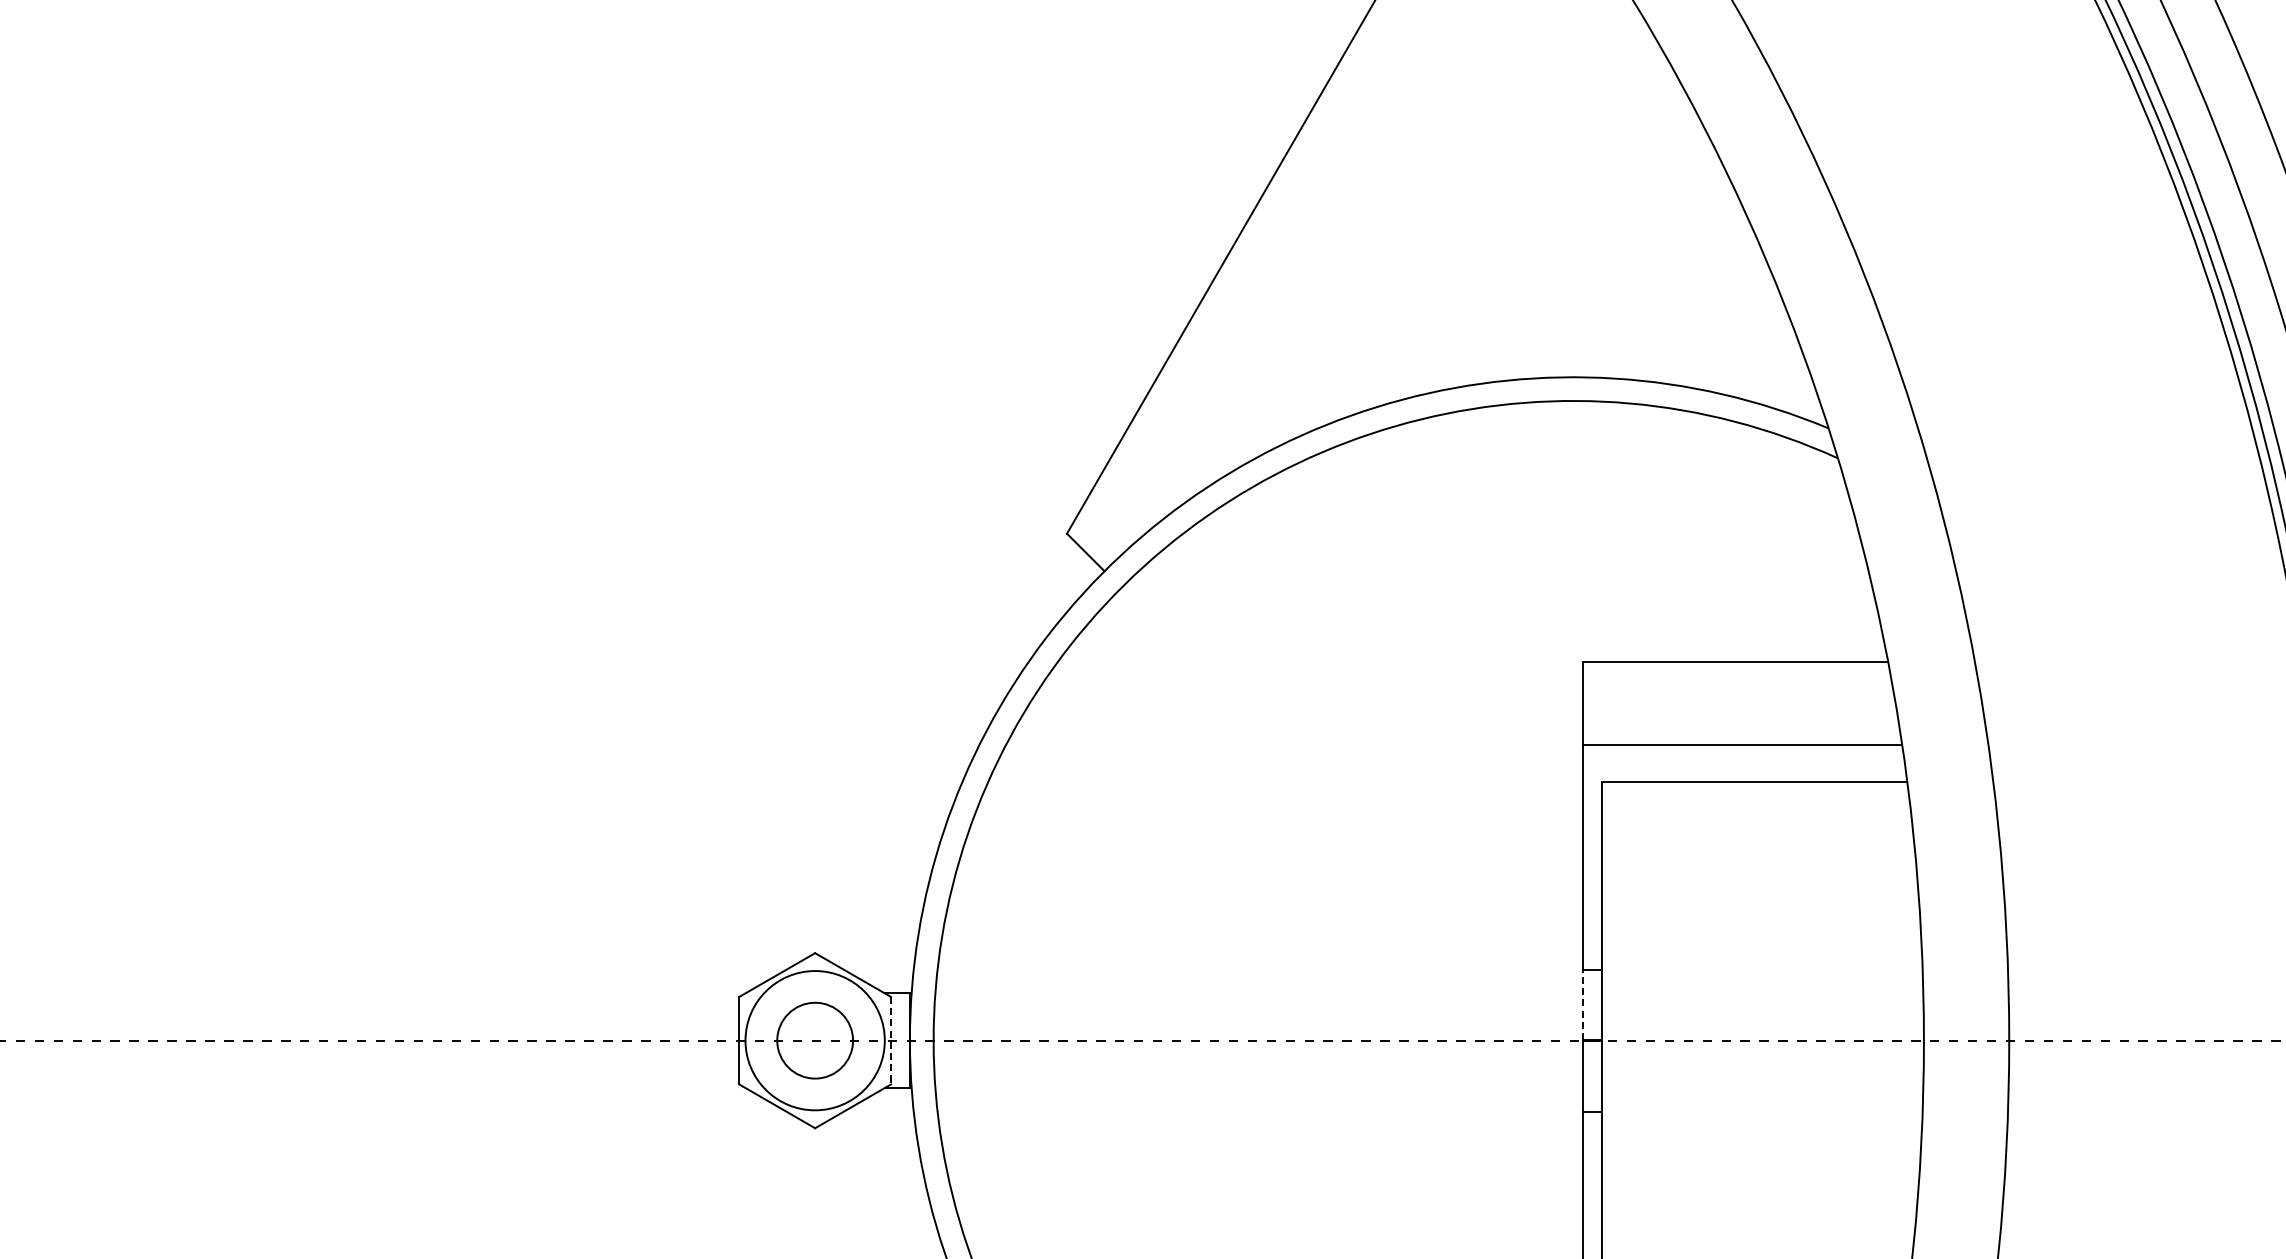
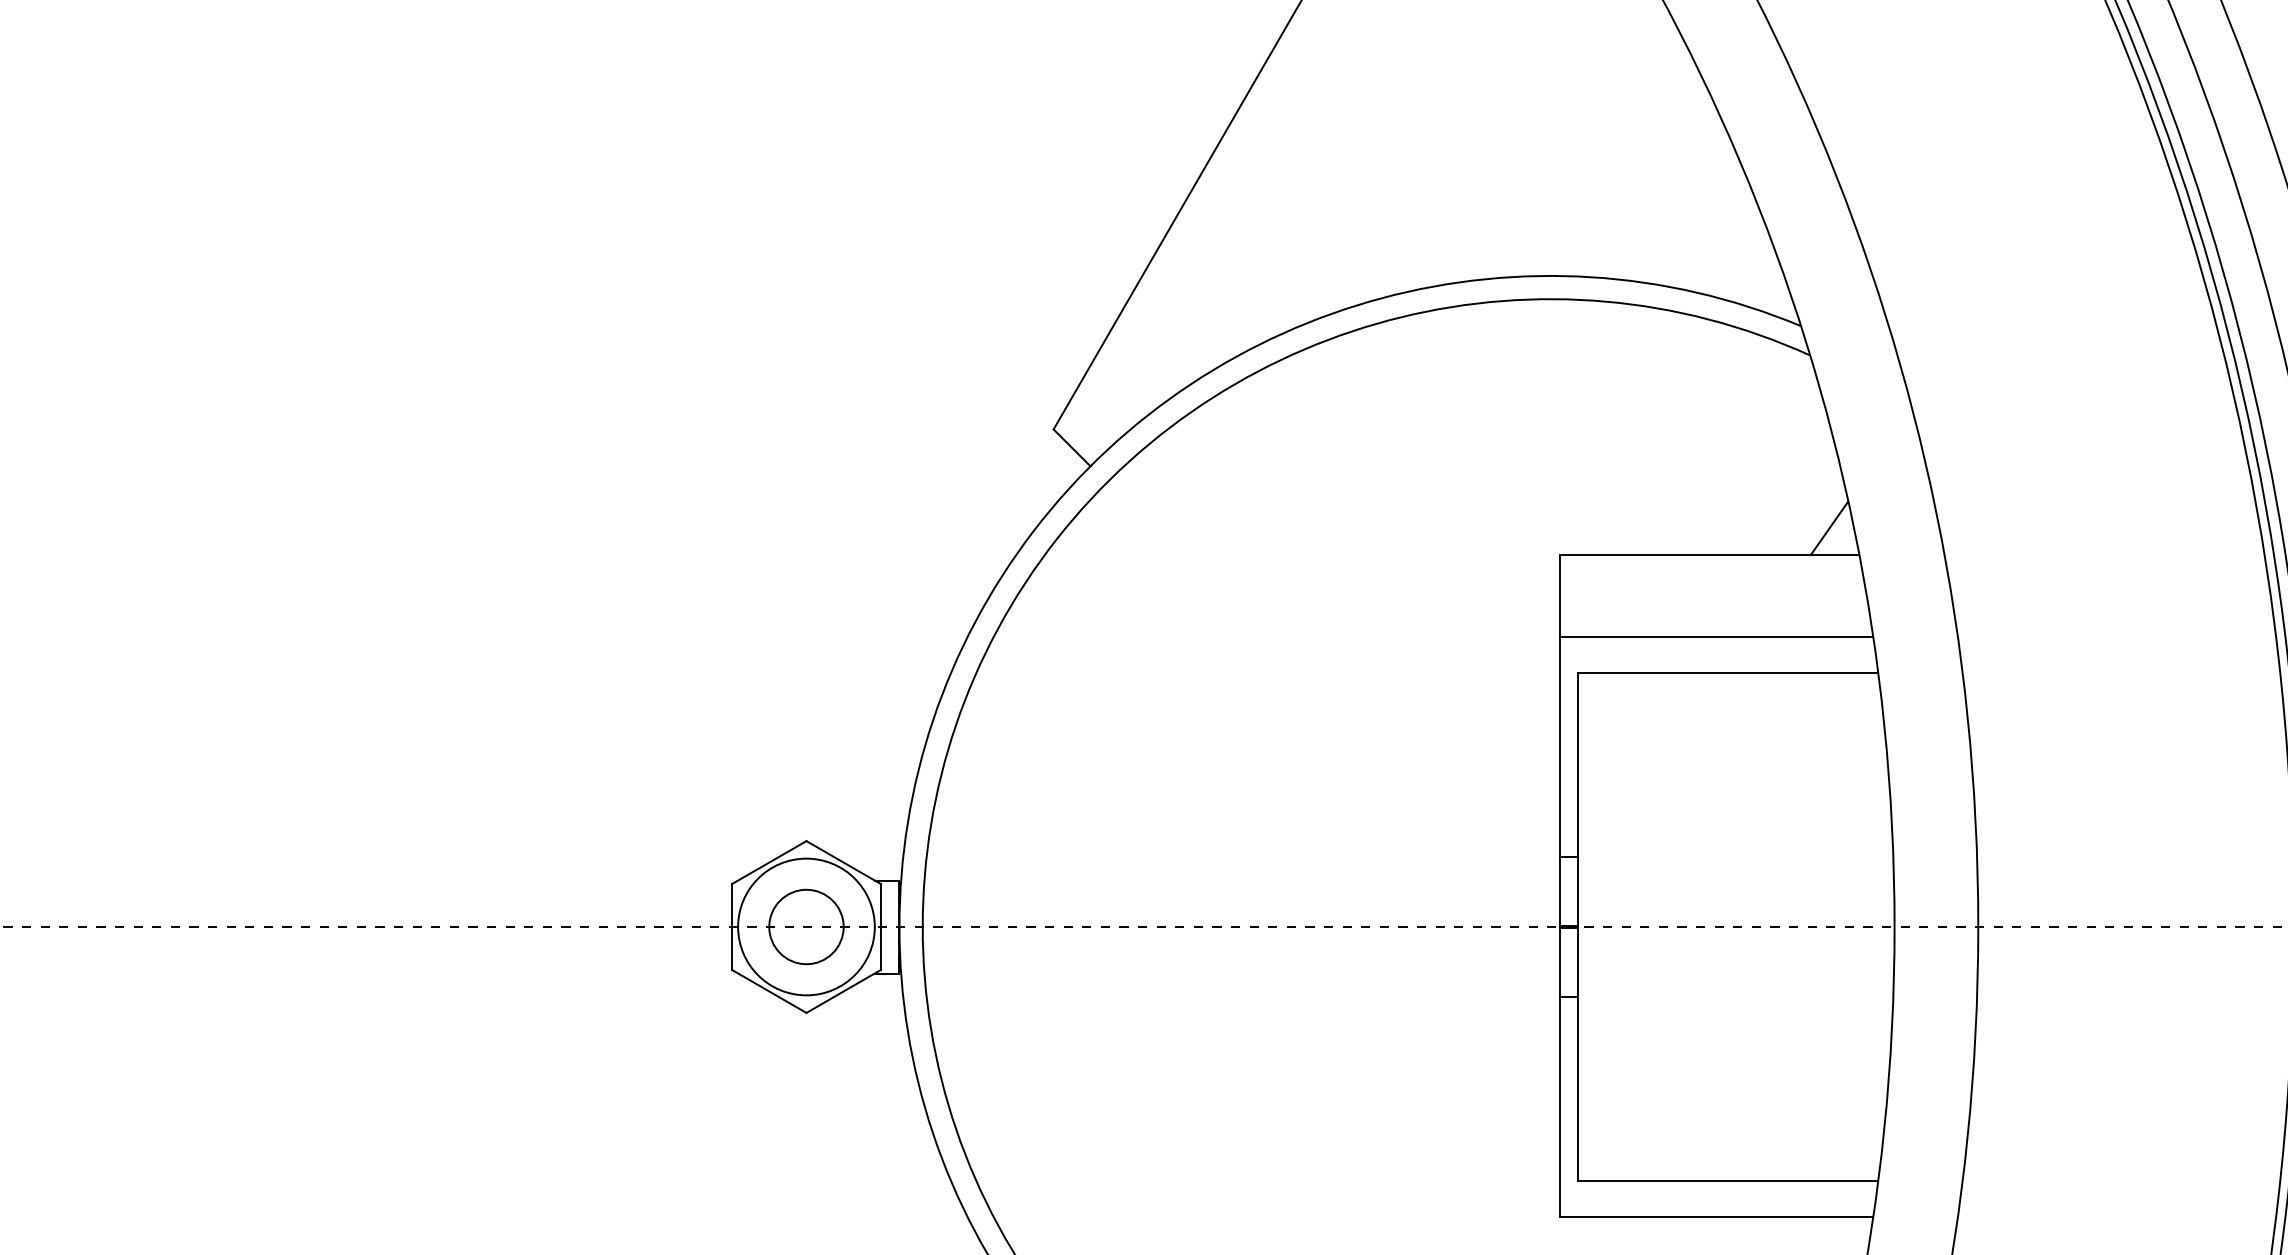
line: (1857, 634) -> (1829, 528), added
line: (1582, 1004) -> (1559, 891), dashed -> solid
line: (890, 1041) -> (880, 927), dashed -> solid

